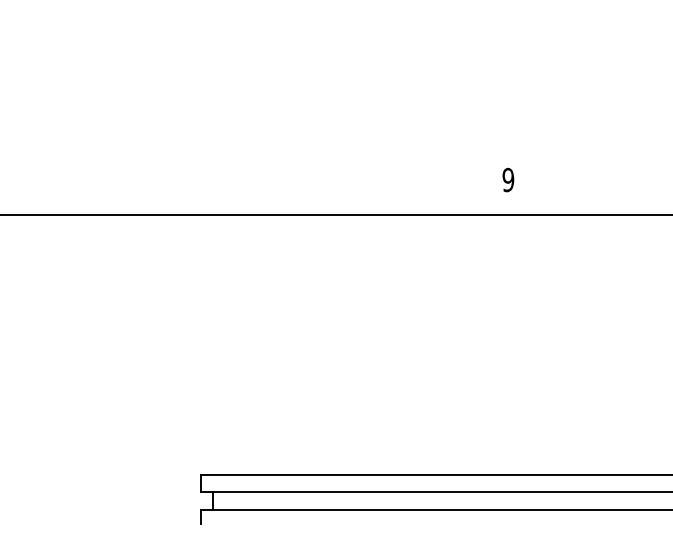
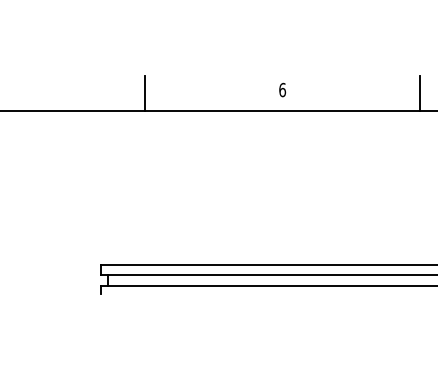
text: (508, 179) -> (282, 89), 9 -> 6
line: (275, 185) -> (144, 93), added

